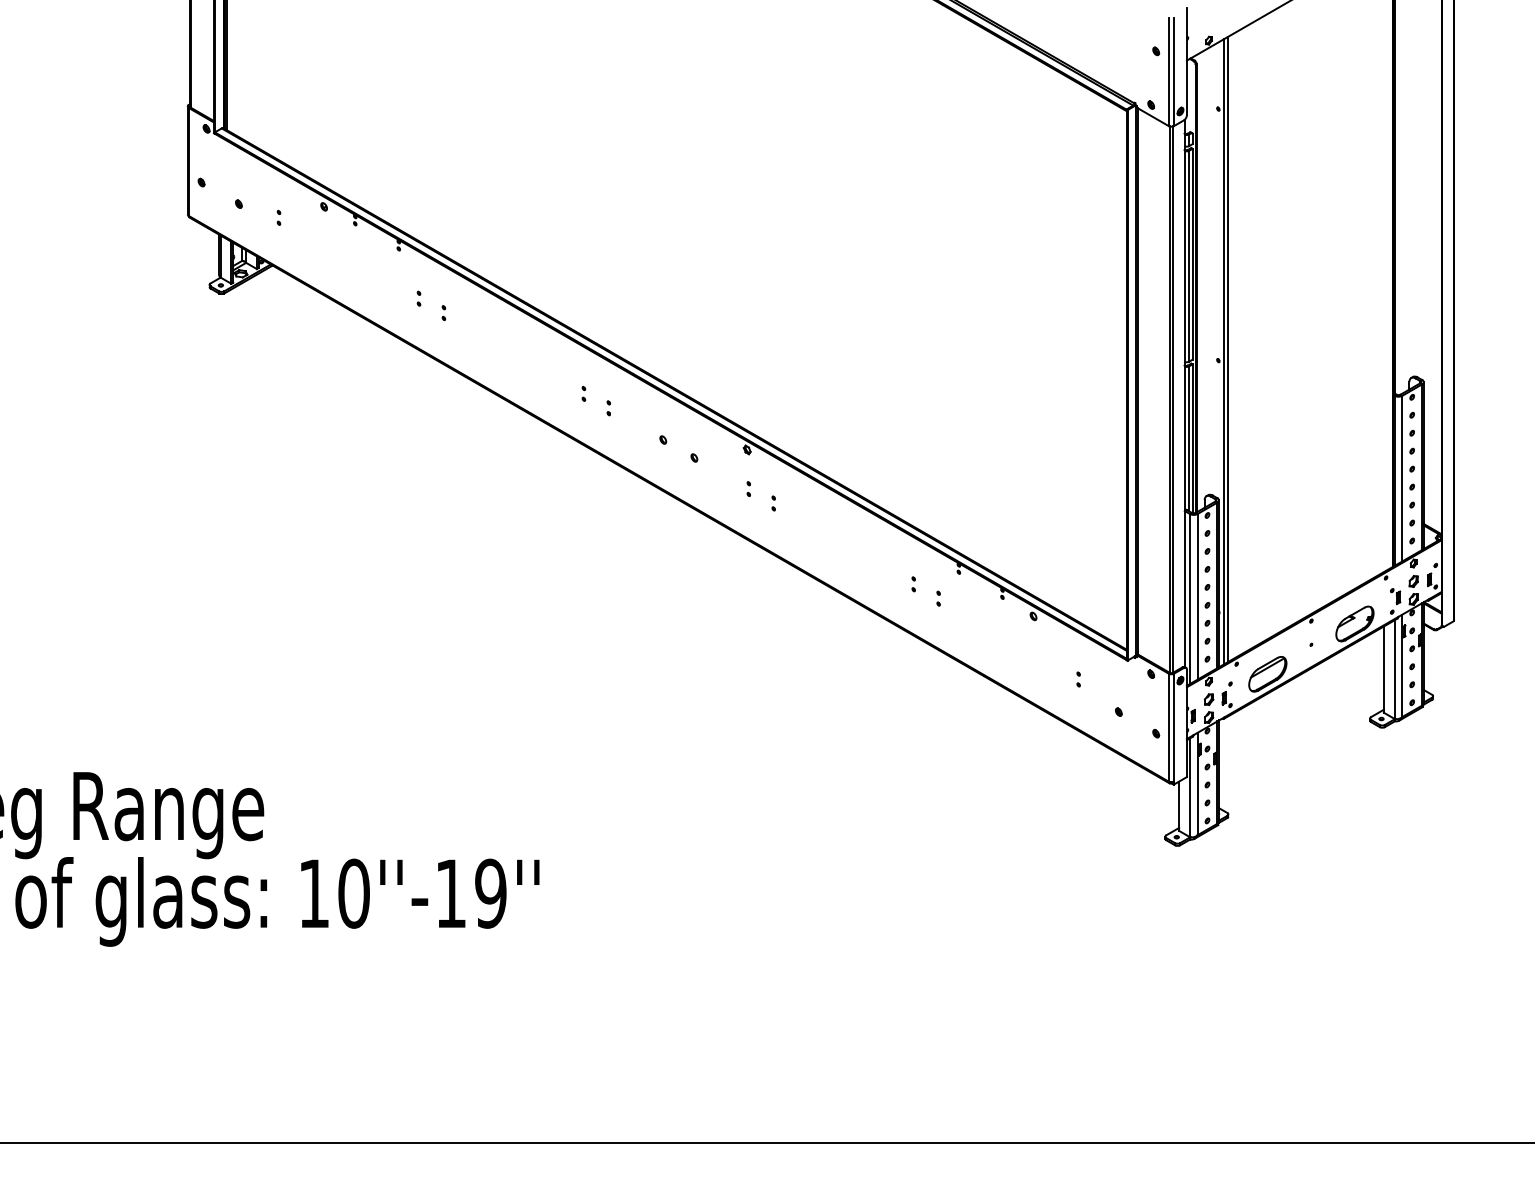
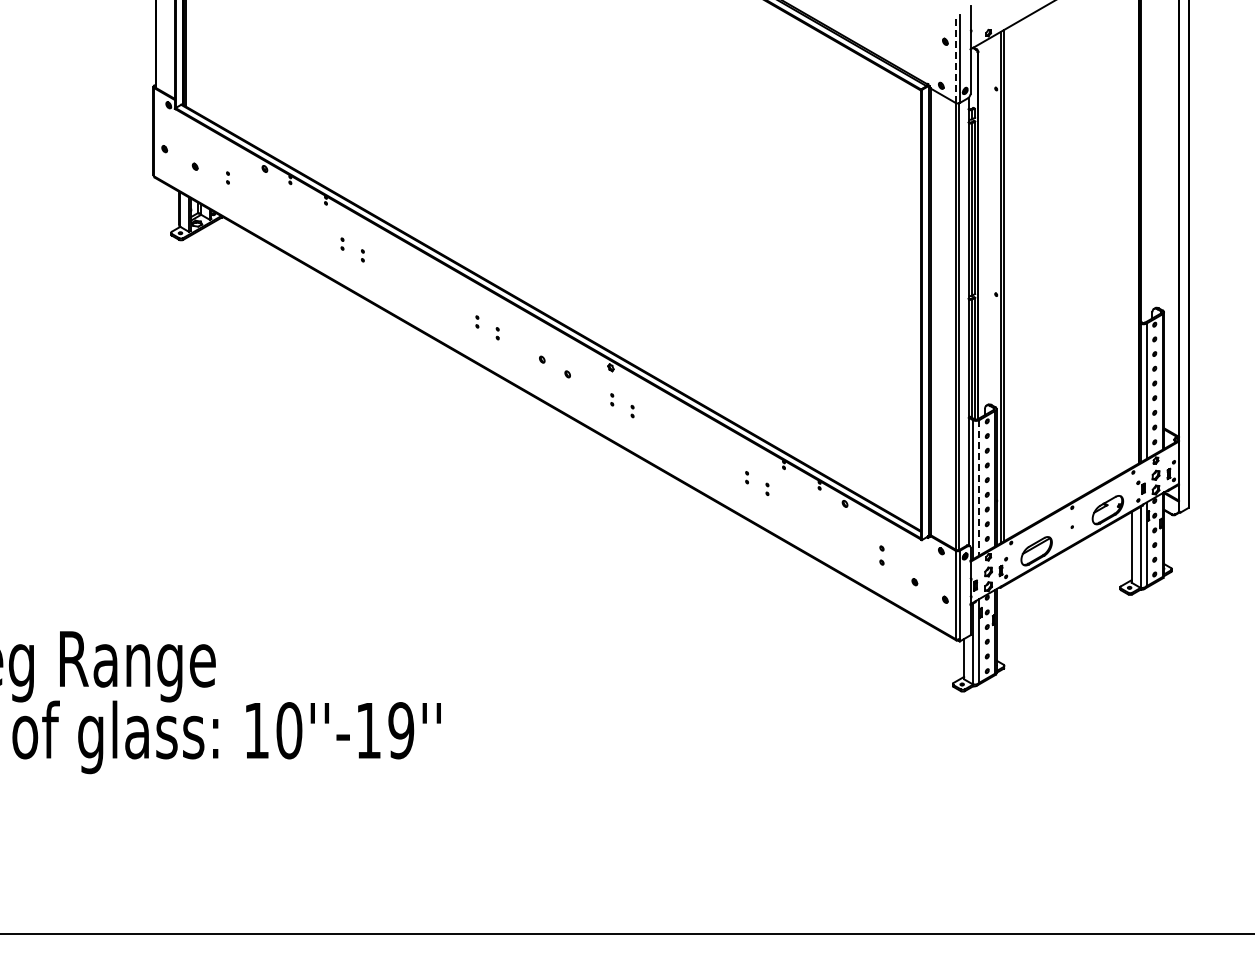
line: (1168, 71) -> (955, 58), solid -> dashed
line: (1197, 596) -> (979, 487), solid -> dashed
part: (1078, 679) -> (881, 555), size x1.6

